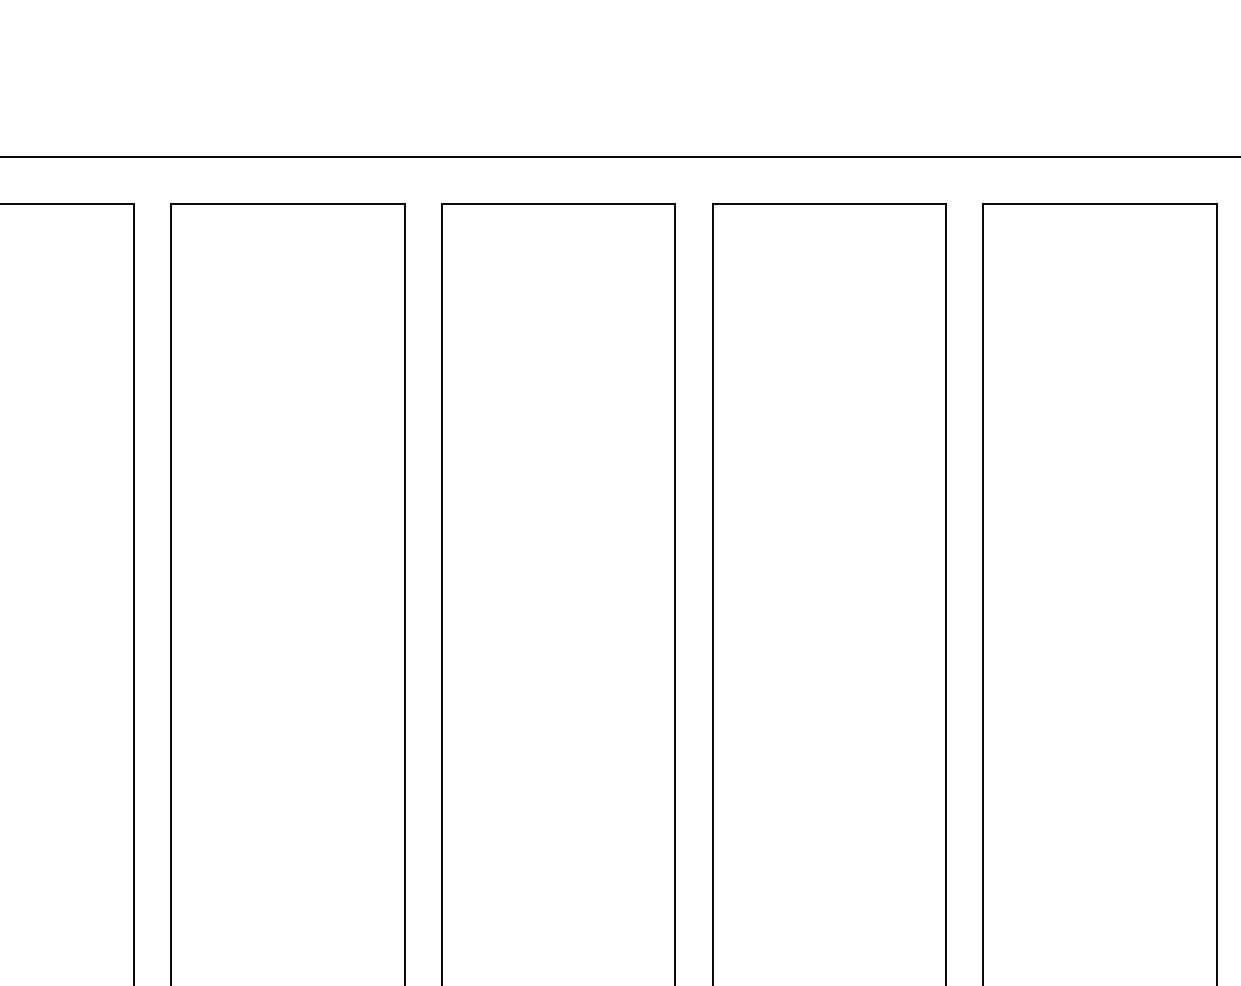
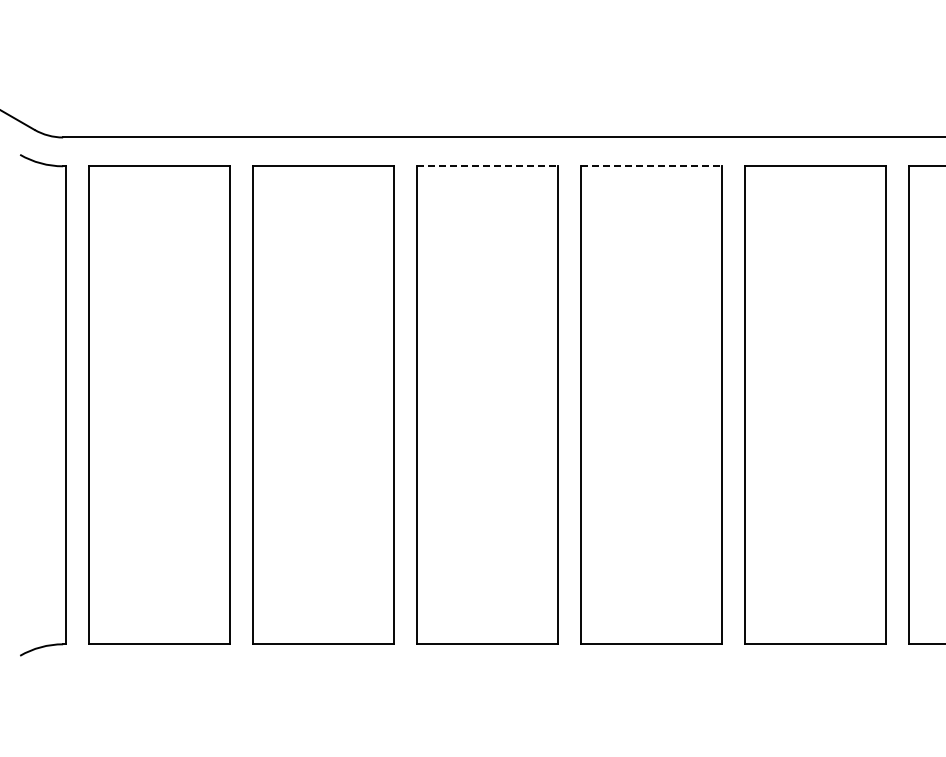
line: (558, 204) -> (487, 166), solid -> dashed
line: (829, 204) -> (651, 166), solid -> dashed

